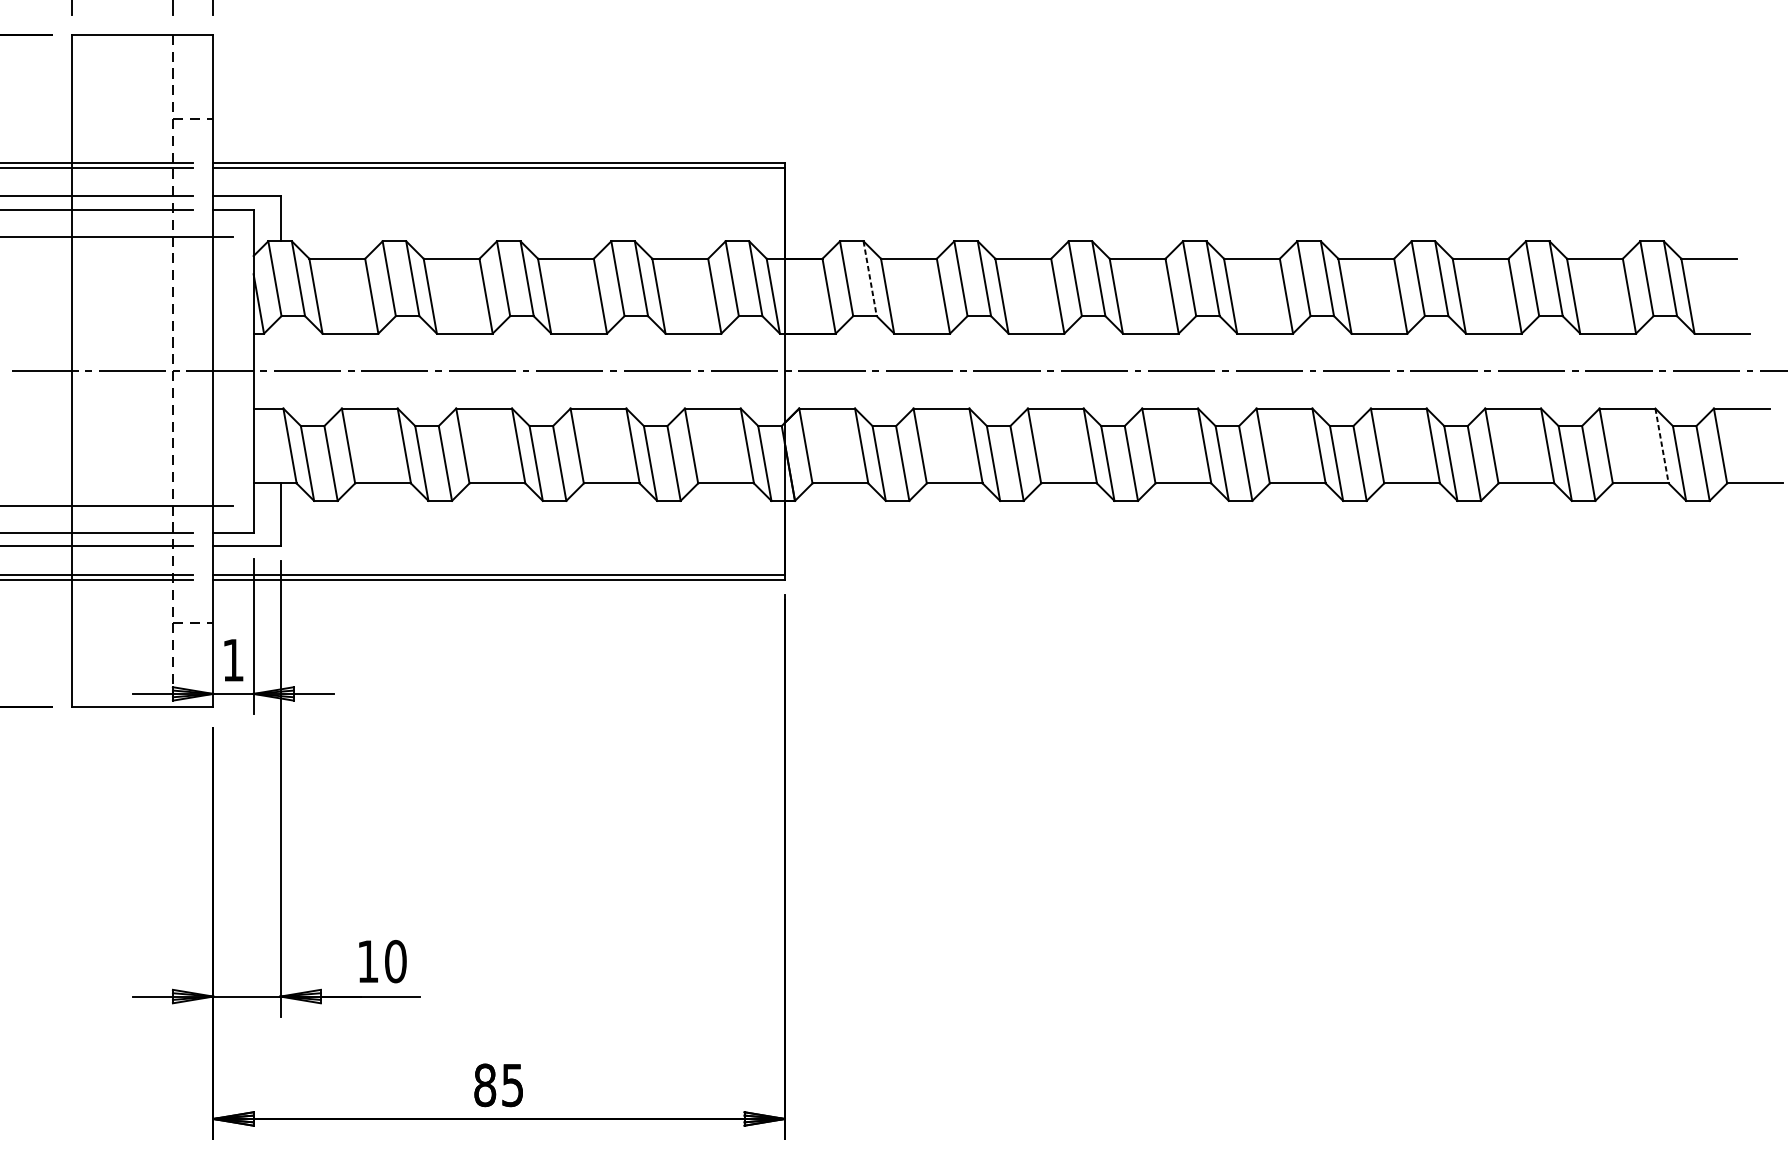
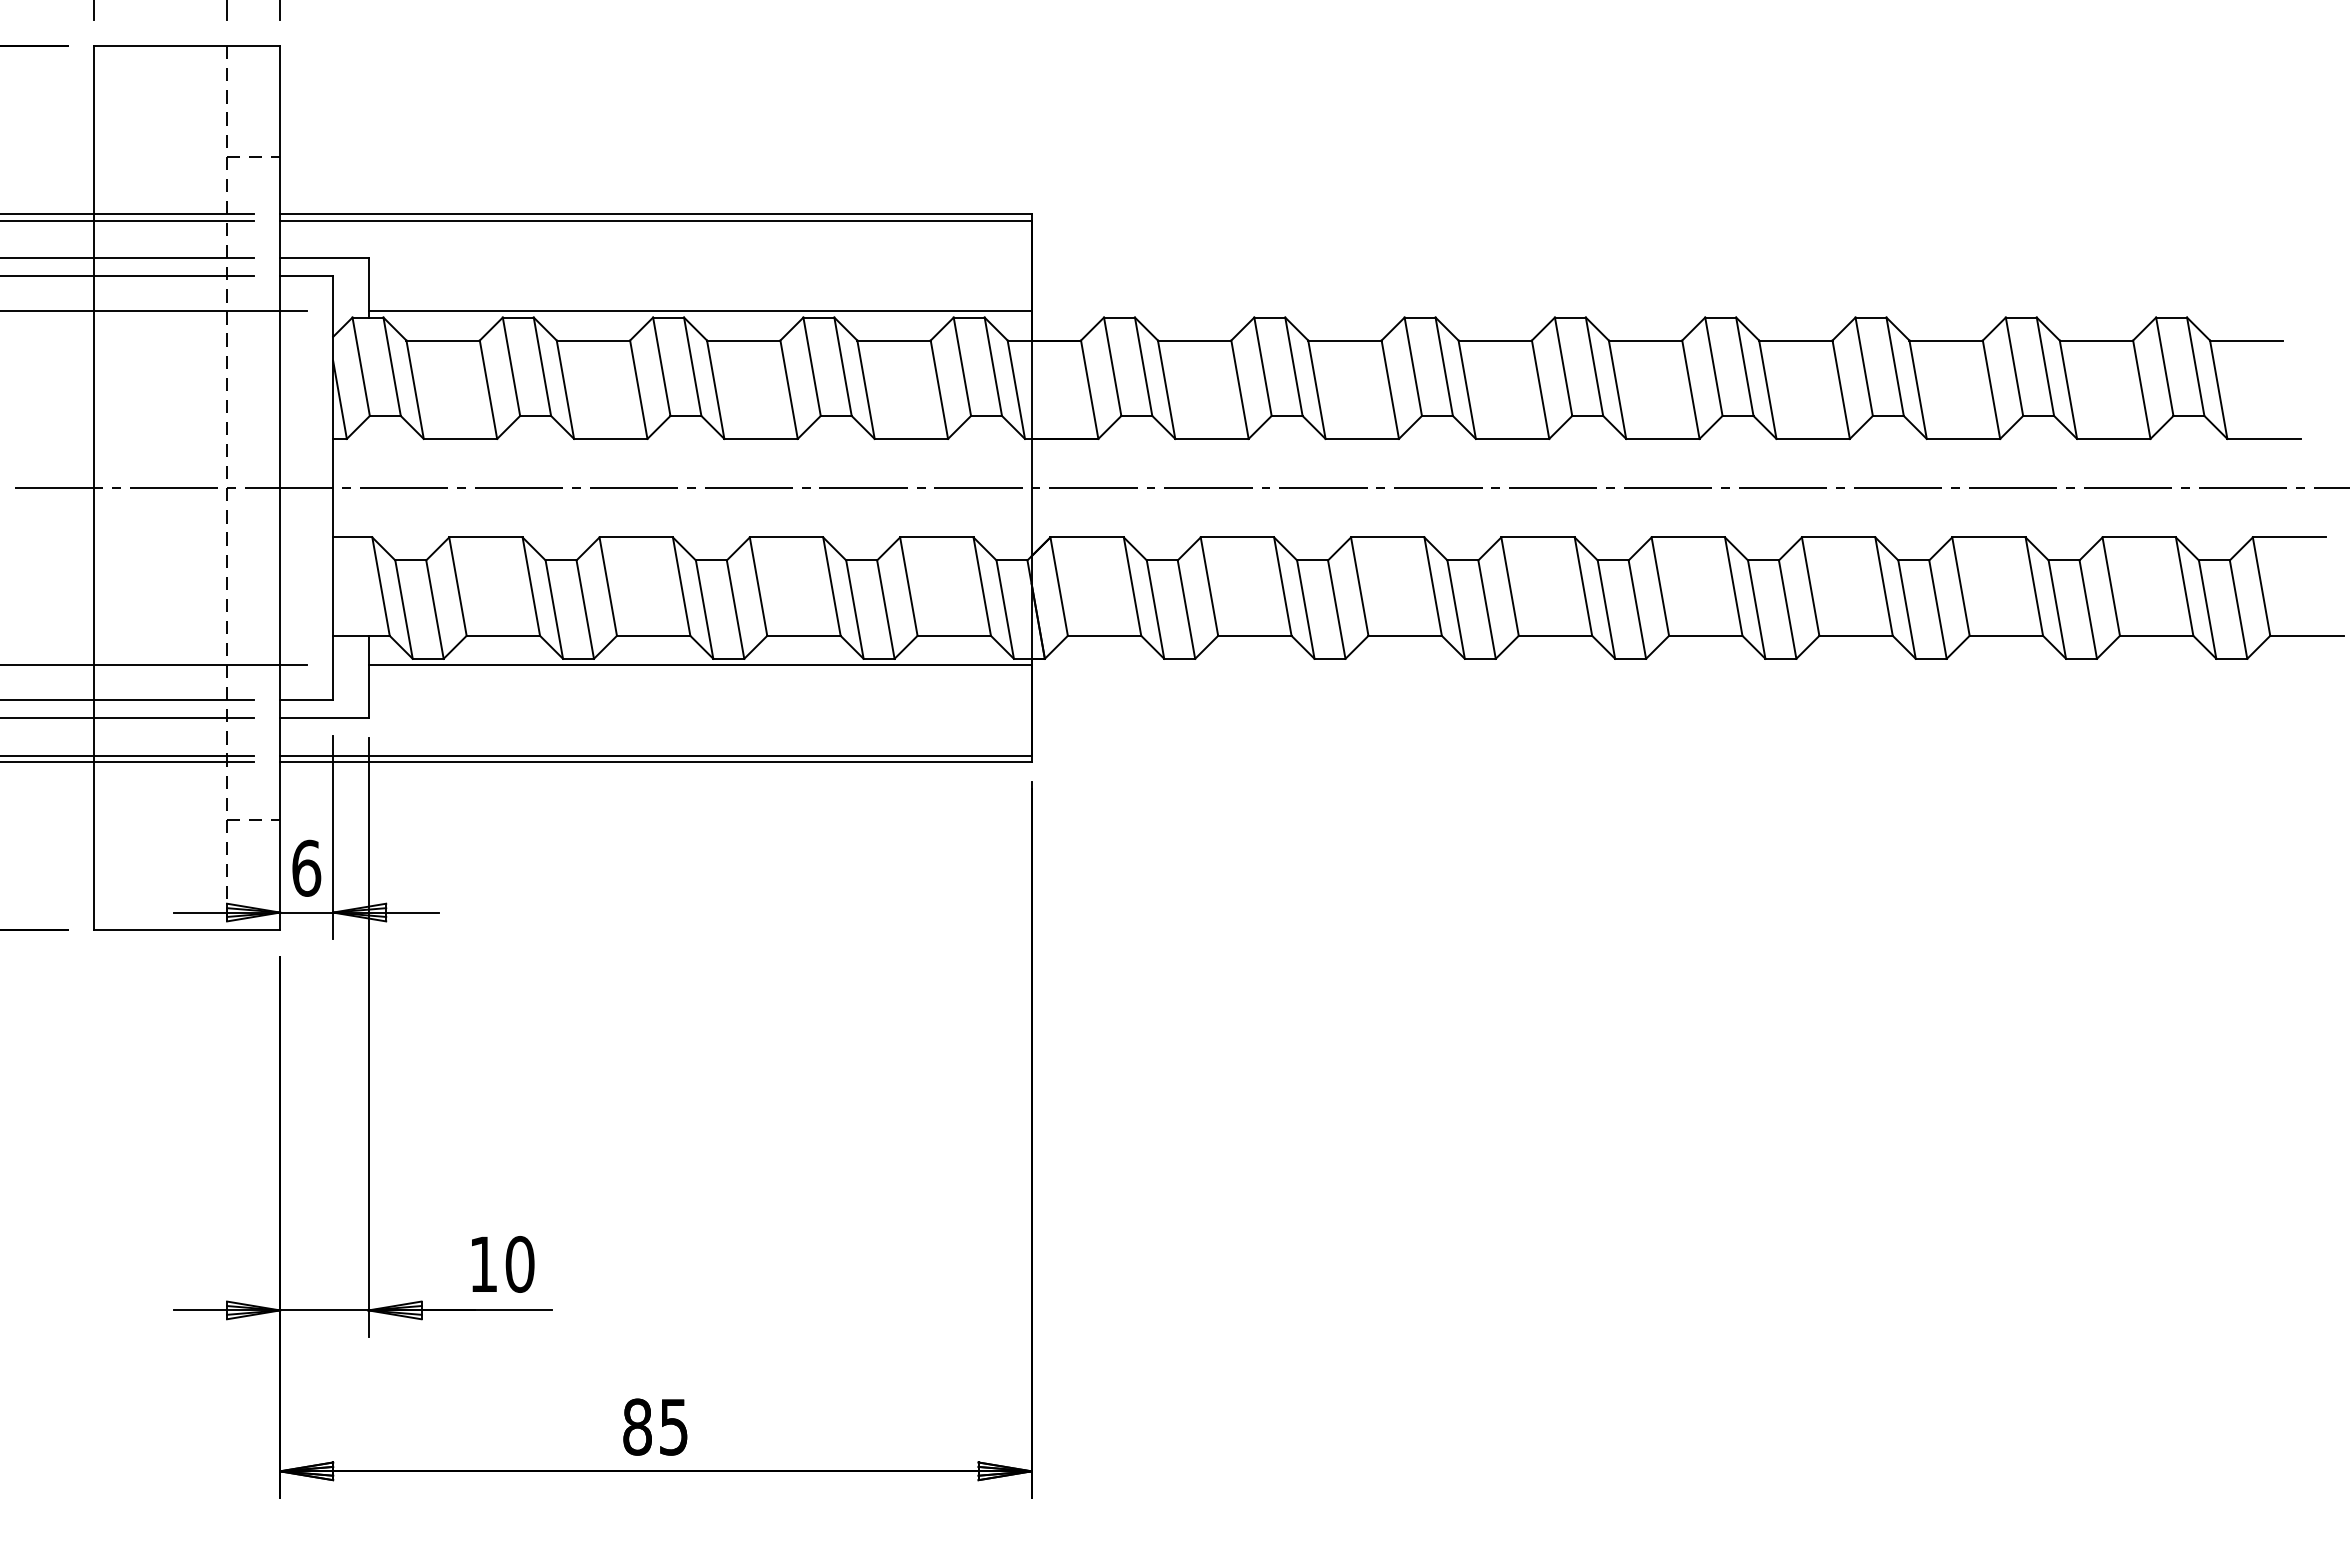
line: (532, 236) -> (699, 311), added
line: (870, 278) -> (1143, 366), dashed -> solid
line: (1661, 445) -> (2184, 586), dashed -> solid
line: (532, 505) -> (699, 665), added
text: (233, 659) -> (306, 867), 1 -> 6

